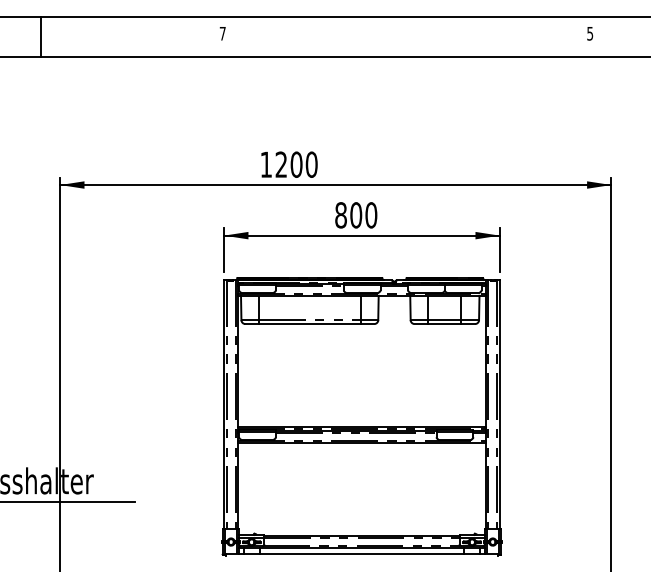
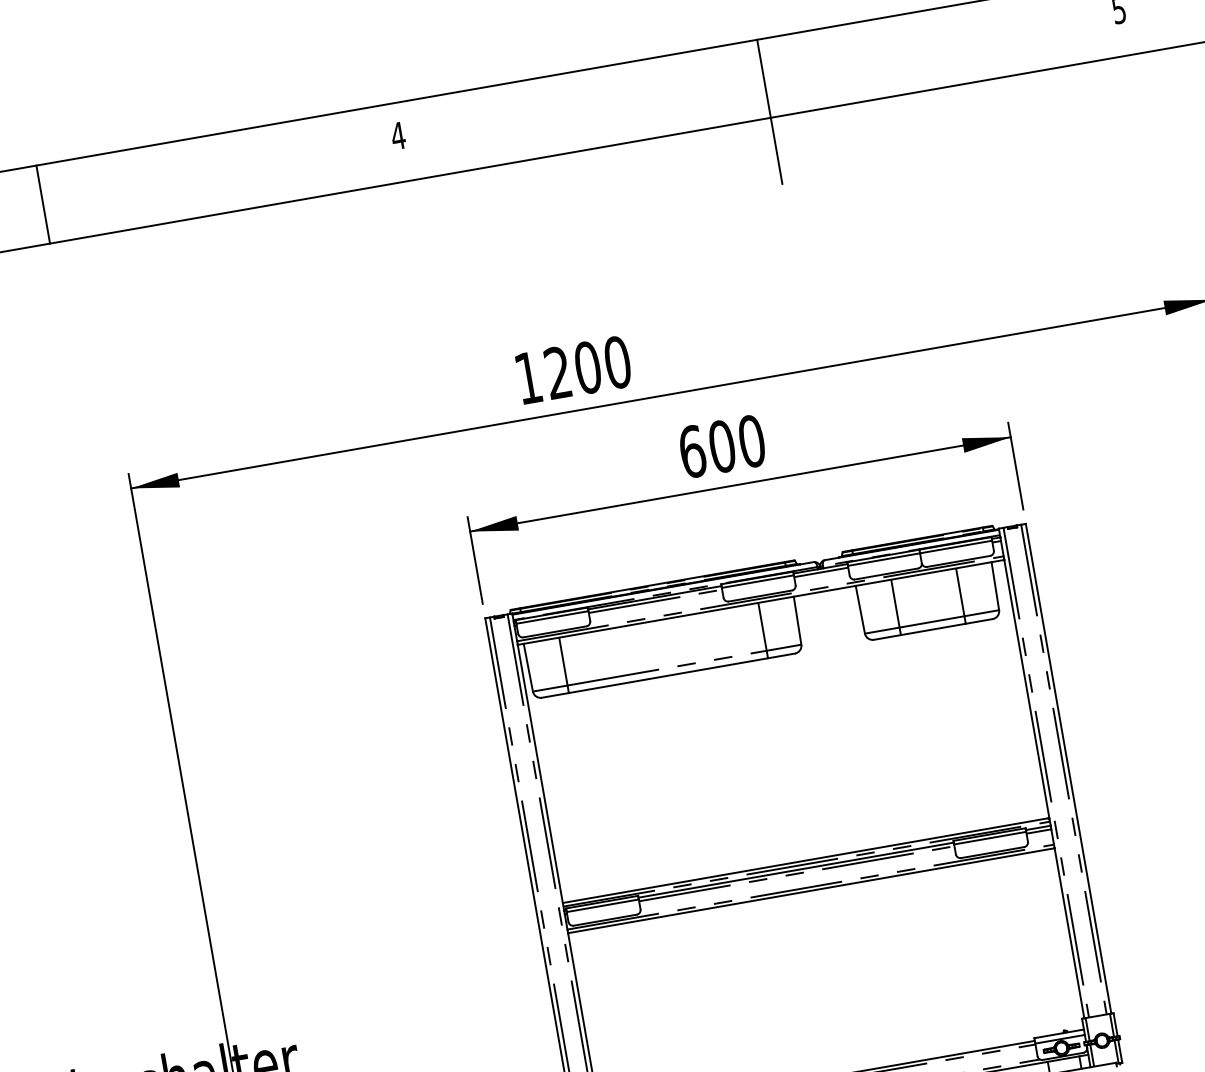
text: (222, 33) -> (397, 135), 7 -> 4
line: (408, 53) -> (769, 111), added
text: (341, 215) -> (693, 451), 800 -> 600

